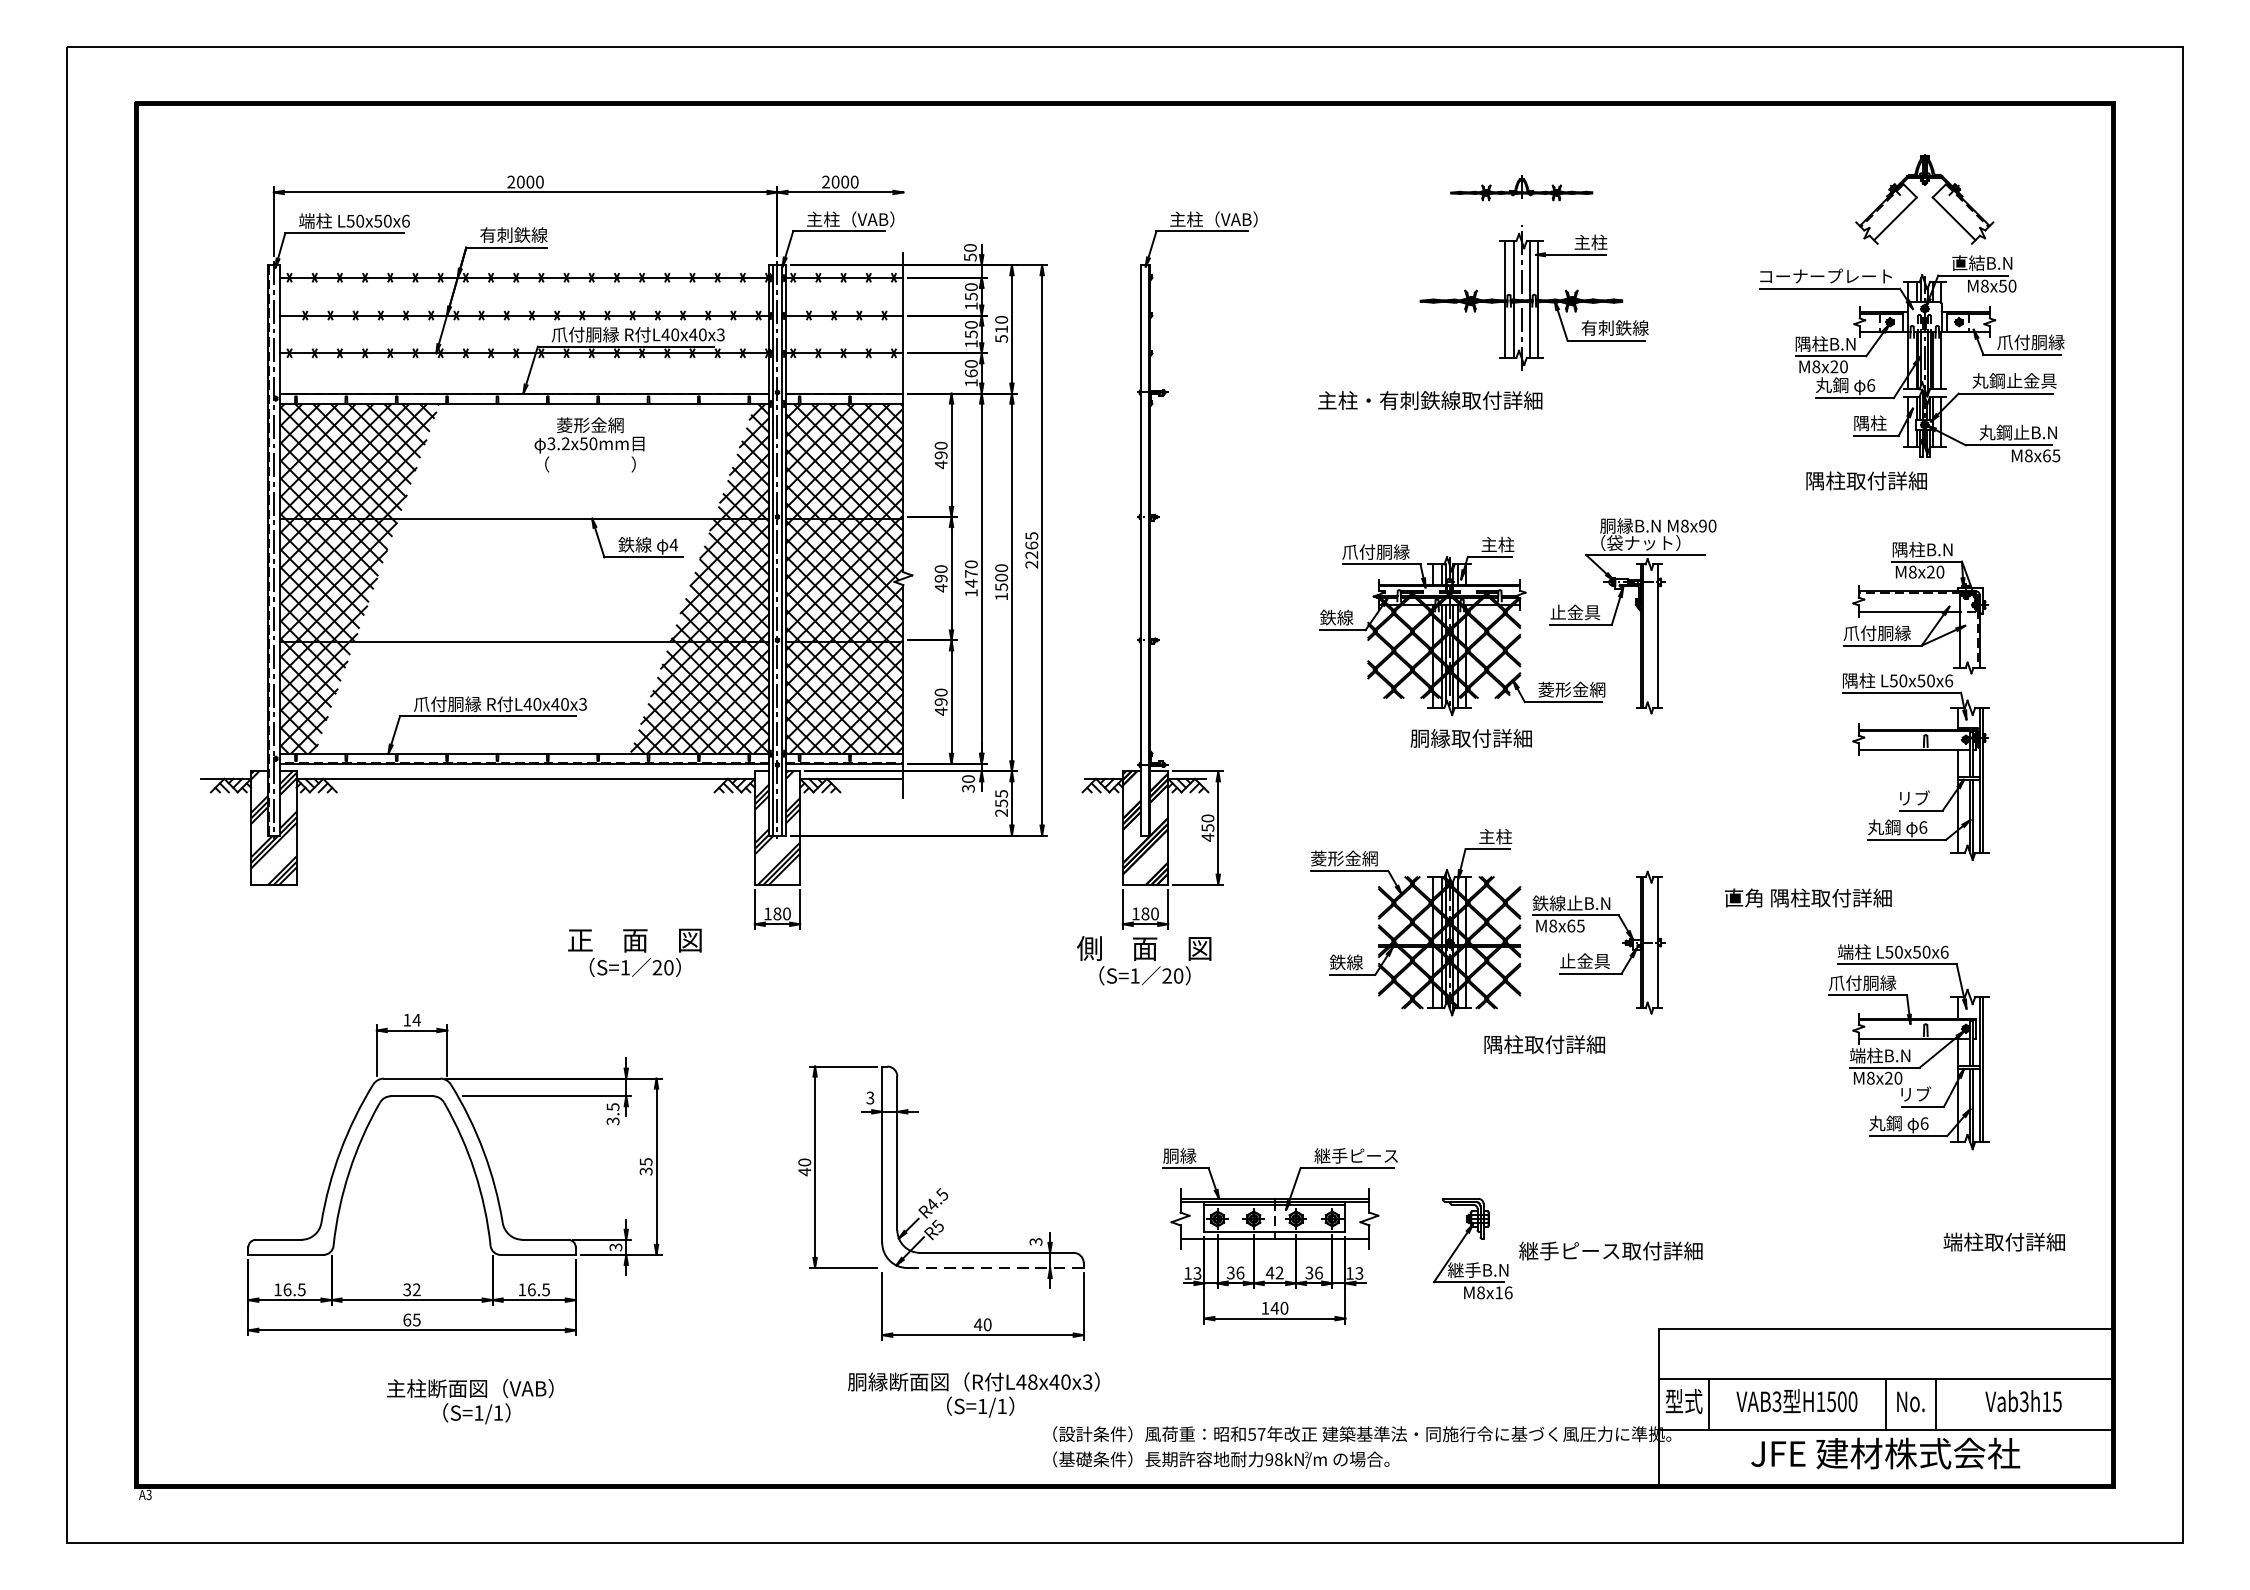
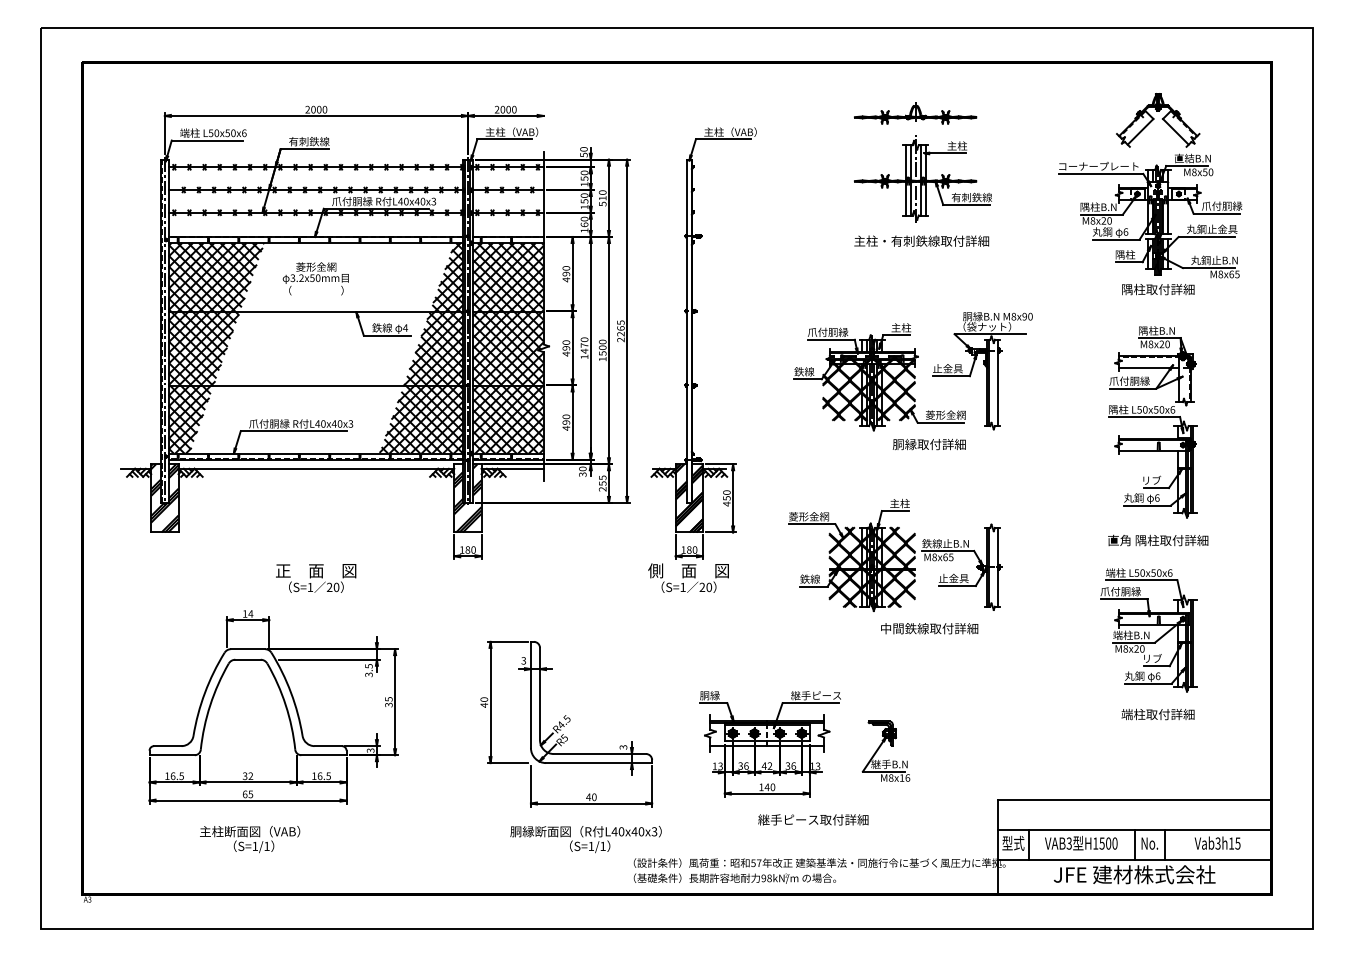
part: (1521, 188) -> (915, 113), size x1.43
text: (1429, 399) -> (921, 240), moved
text: (589, 444) -> (315, 278), moved
text: (1867, 480) -> (1158, 289), moved
text: (1469, 738) -> (928, 444), moved
text: (1808, 898) -> (1158, 540), moved
text: (635, 952) -> (316, 578), moved
text: (1544, 1044) -> (929, 628), 隅柱取付詳細 -> 中間鉄線取付詳細
text: (2003, 1242) -> (1157, 714), moved
text: (1611, 1250) -> (813, 819), moved
line: (996, 1268) -> (599, 763), dashed -> solid
text: (1032, 1383) -> (621, 832), L48x40x3 -> L40x40x3
text: (471, 1401) -> (250, 839), moved

